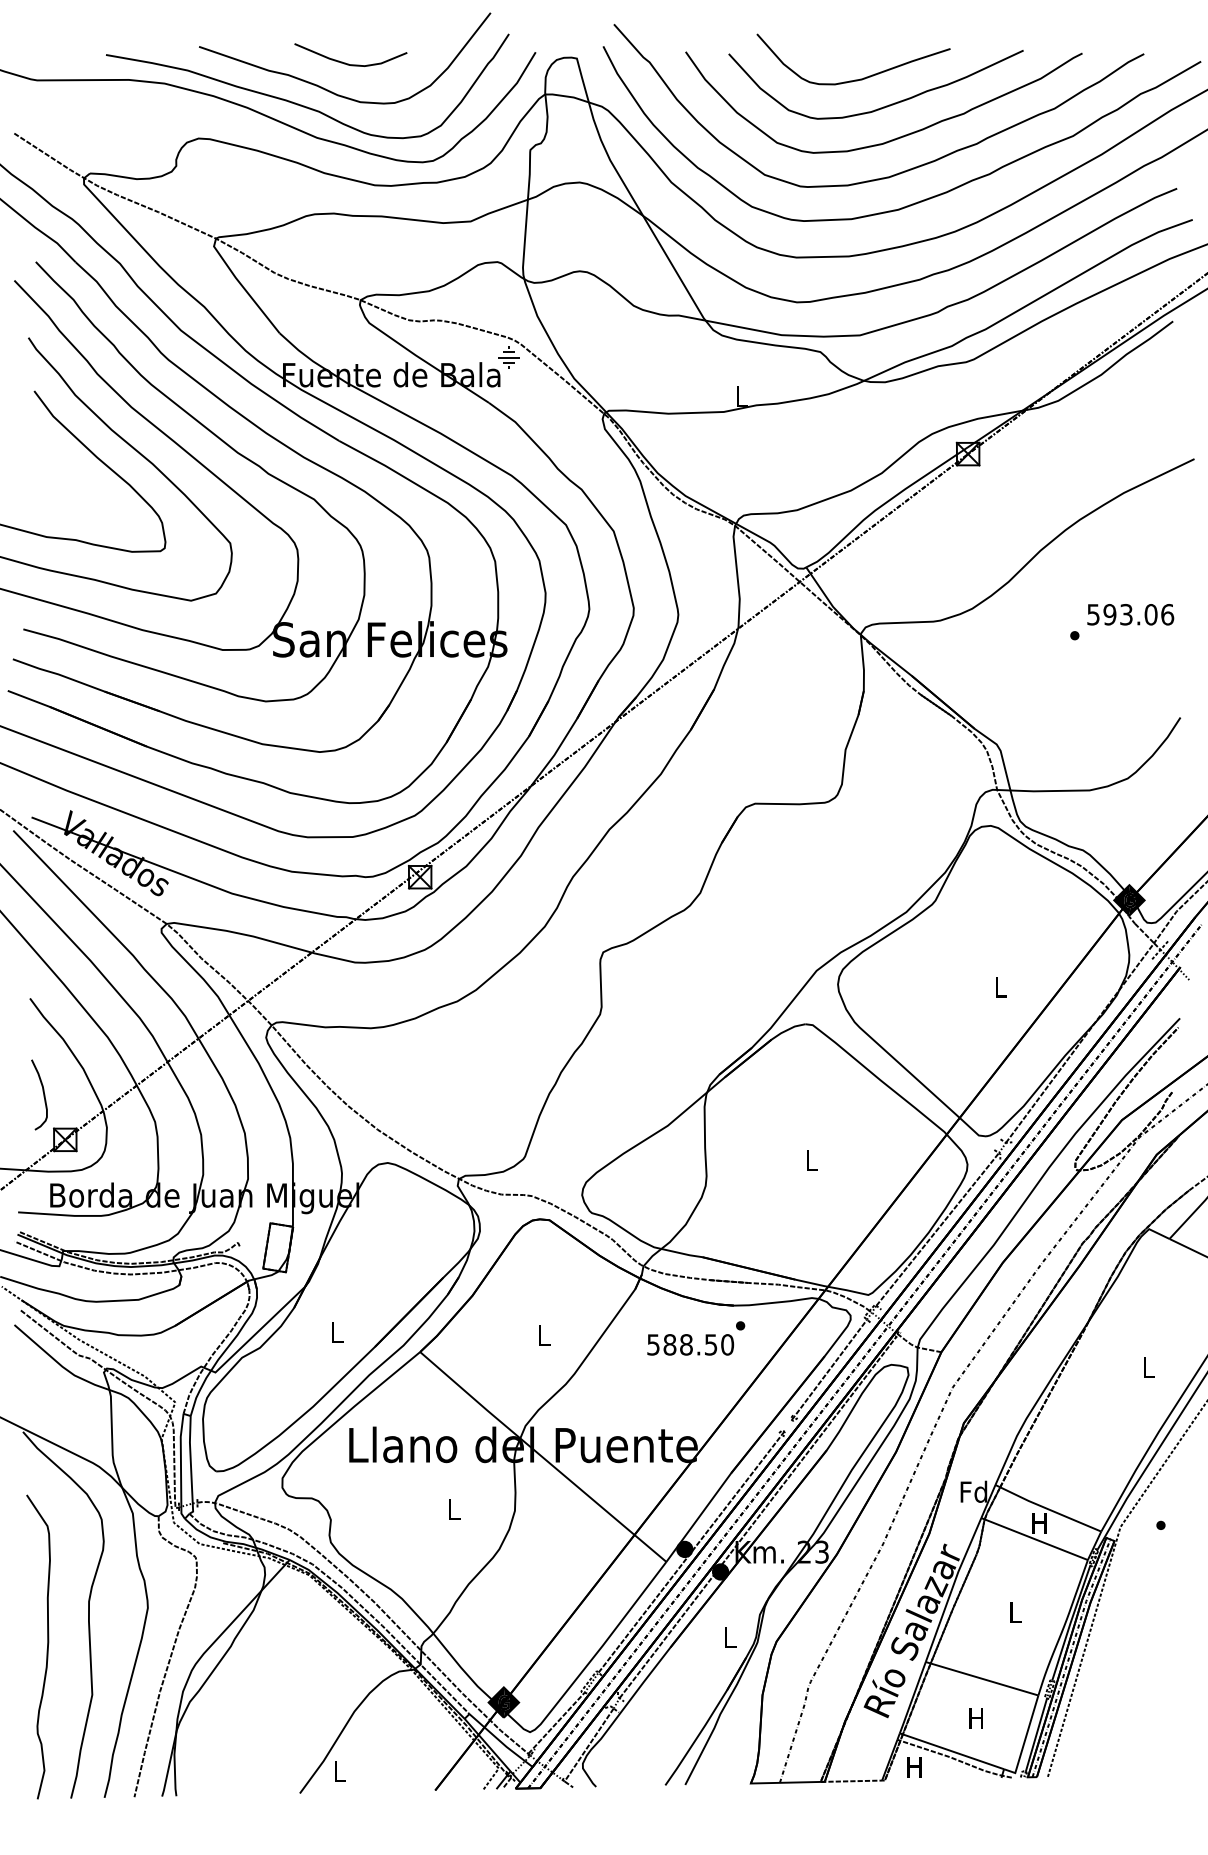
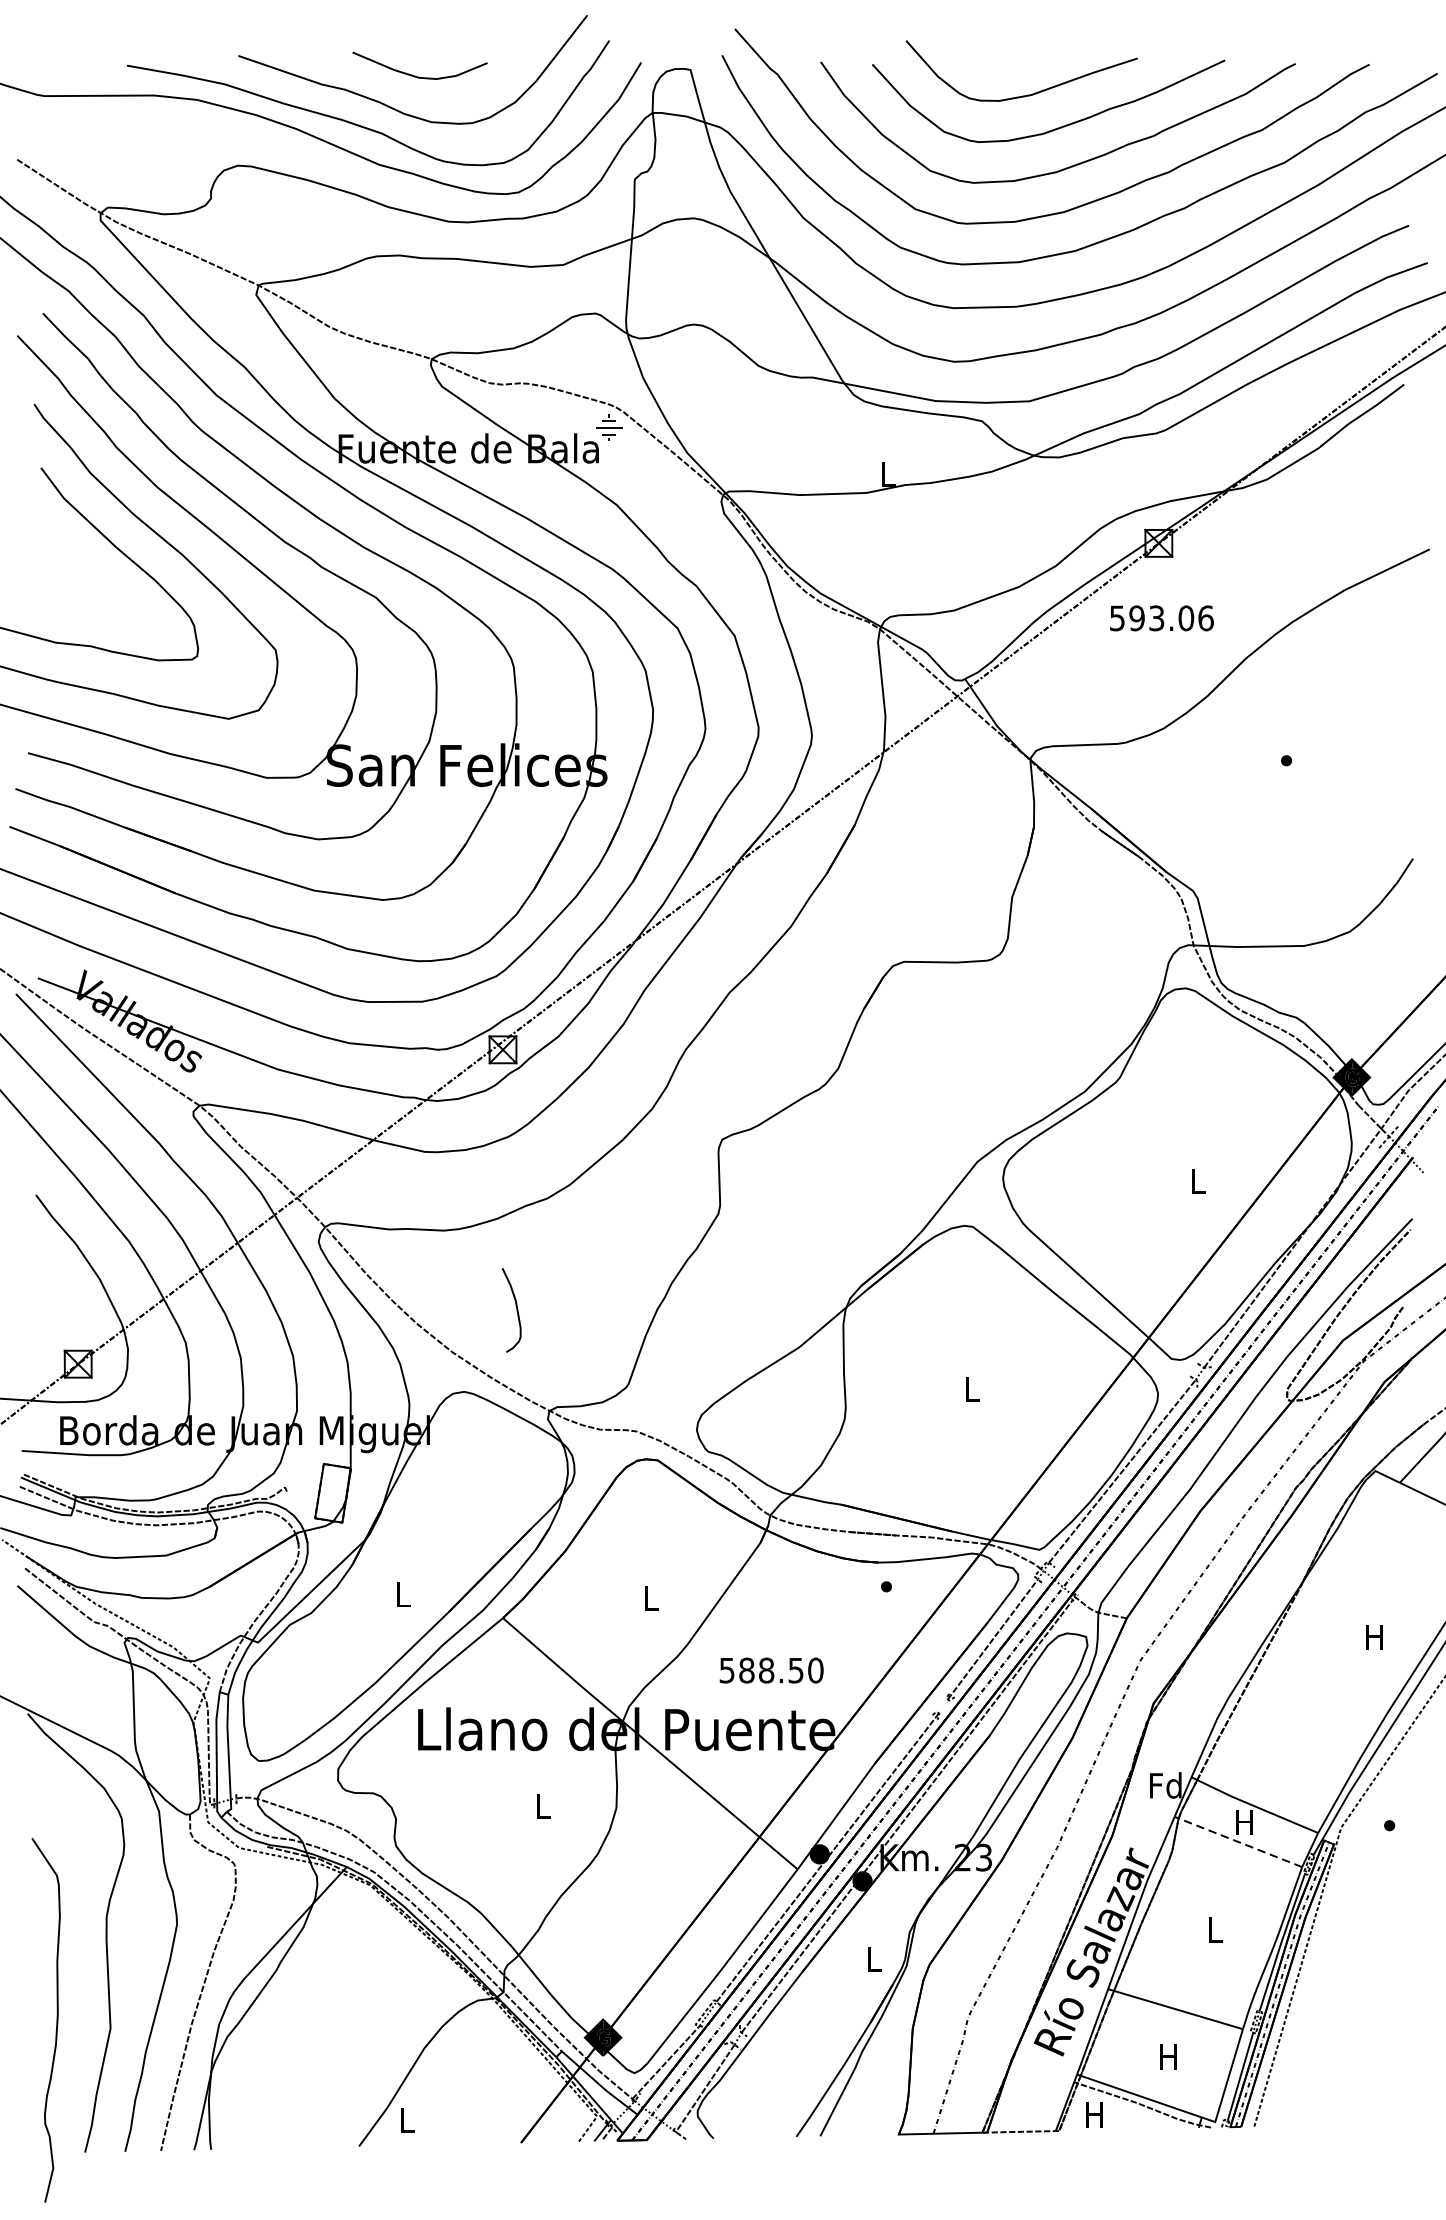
text: (1130, 614) -> (1161, 618), moved
curve: (43, 1094) -> (516, 1309), moved
text: (690, 1344) -> (771, 1670), moved
text: (1148, 1367) -> (1374, 1636), L -> H
line: (1035, 1539) -> (1239, 1842), solid -> dashed
curve: (46, 1649) -> (55, 2023), moved

